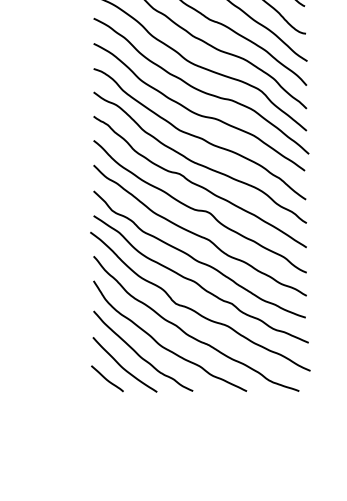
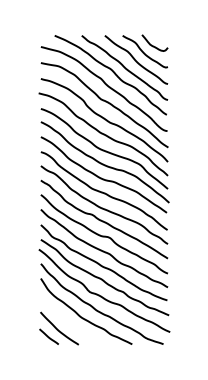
curve: (139, 354) -> (68, 322), removed

